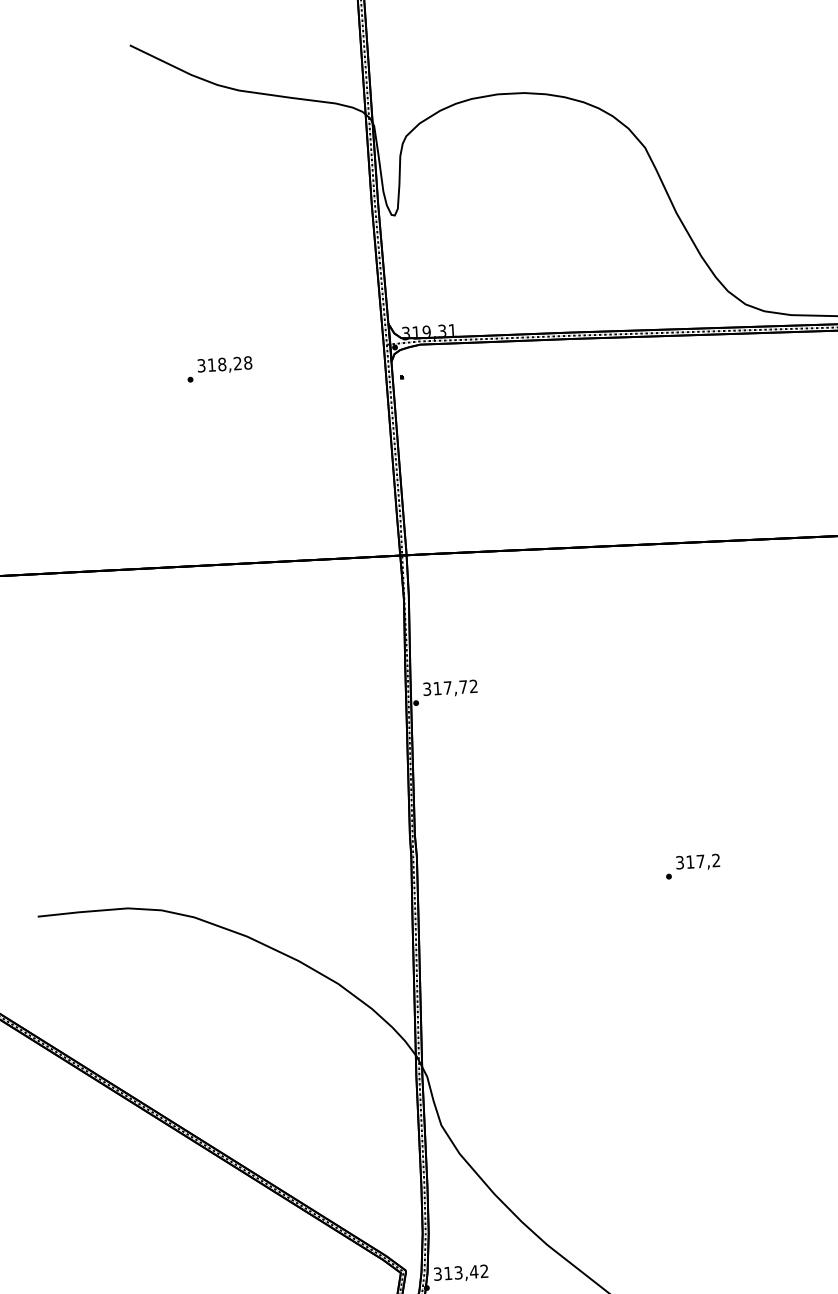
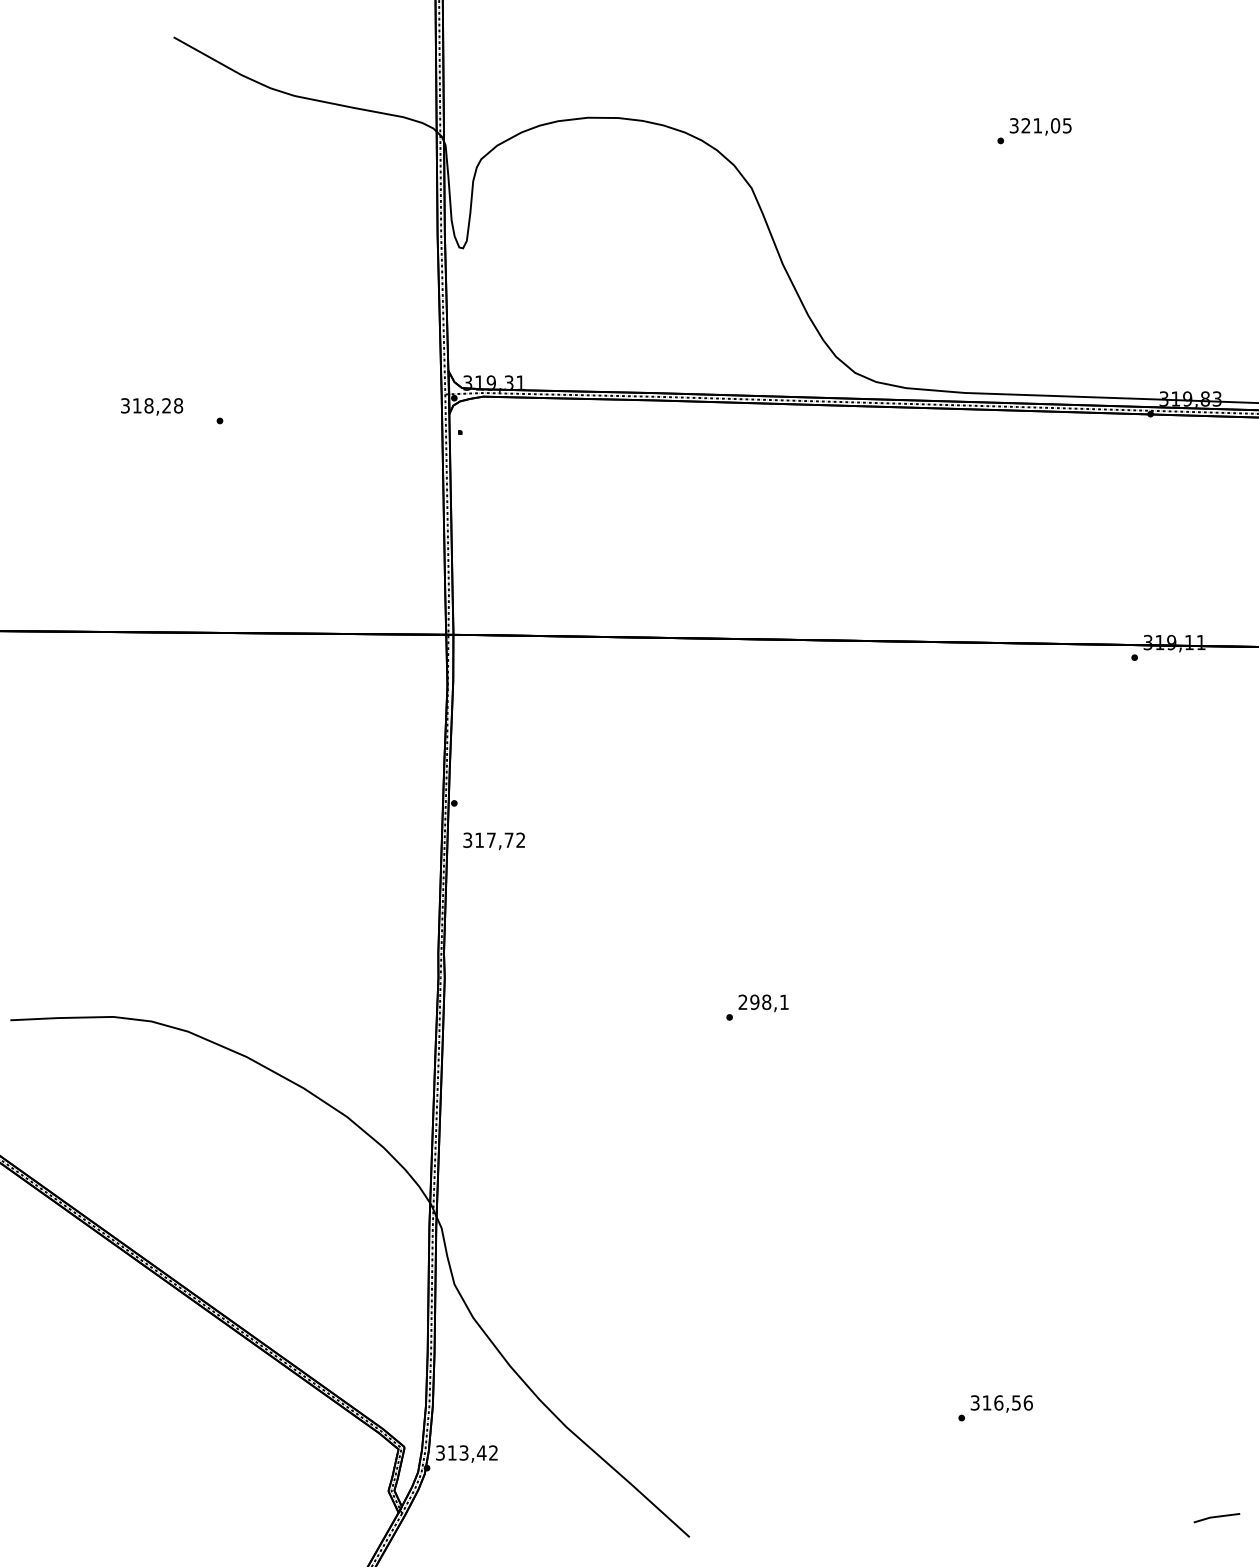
text: (225, 364) -> (152, 406), moved
text: (449, 688) -> (493, 841), moved
text: (697, 861) -> (763, 1002), 317,2 -> 298,1

